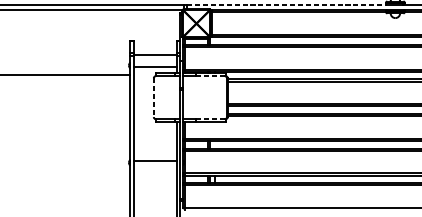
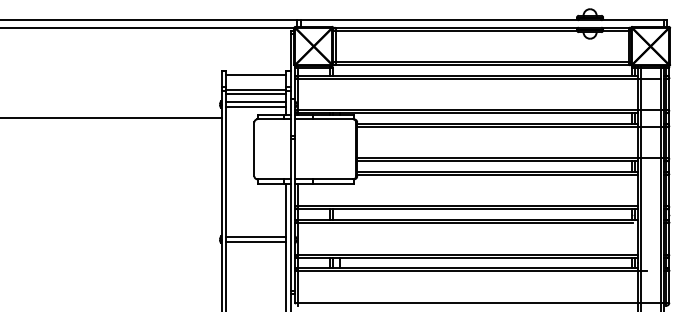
line: (287, 4) -> (440, 20), dashed -> solid
line: (155, 43) -> (256, 74), added
line: (155, 57) -> (256, 93), added
line: (155, 63) -> (256, 102), added
line: (210, 76) -> (333, 119), dashed -> solid
line: (153, 97) -> (254, 149), dashed -> solid
line: (210, 119) -> (333, 179), dashed -> solid
line: (155, 164) -> (256, 242), added

